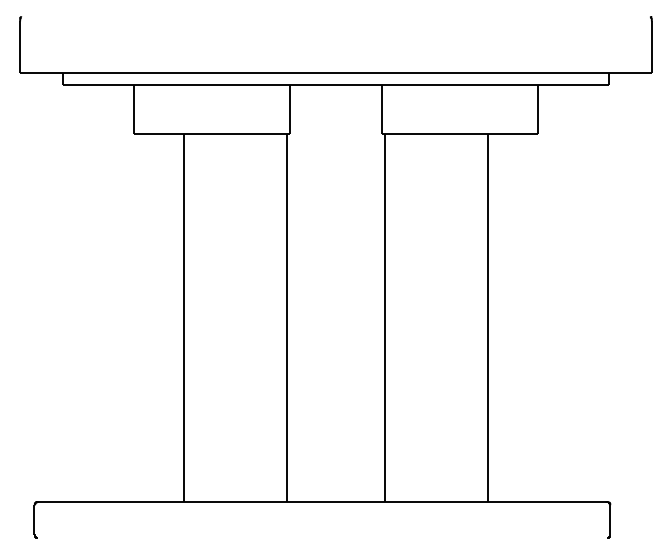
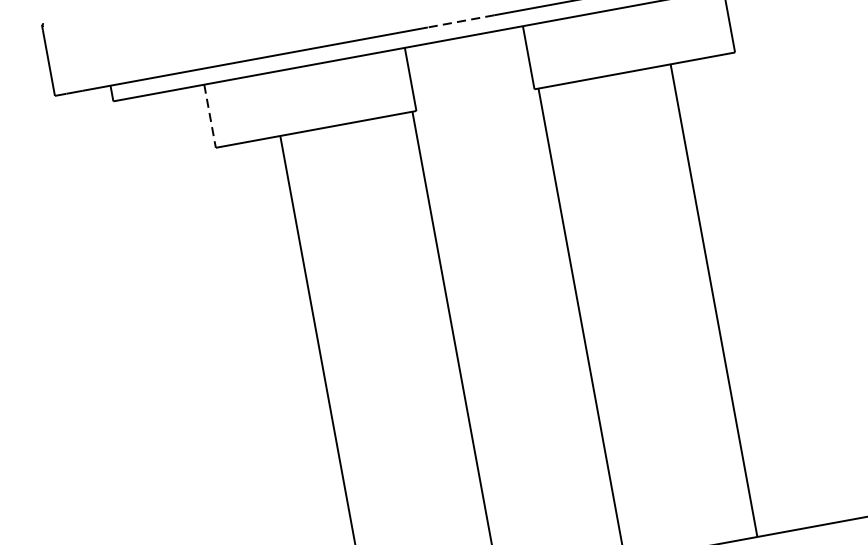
line: (336, 72) -> (461, 21), solid -> dashed
line: (134, 109) -> (210, 116), solid -> dashed

